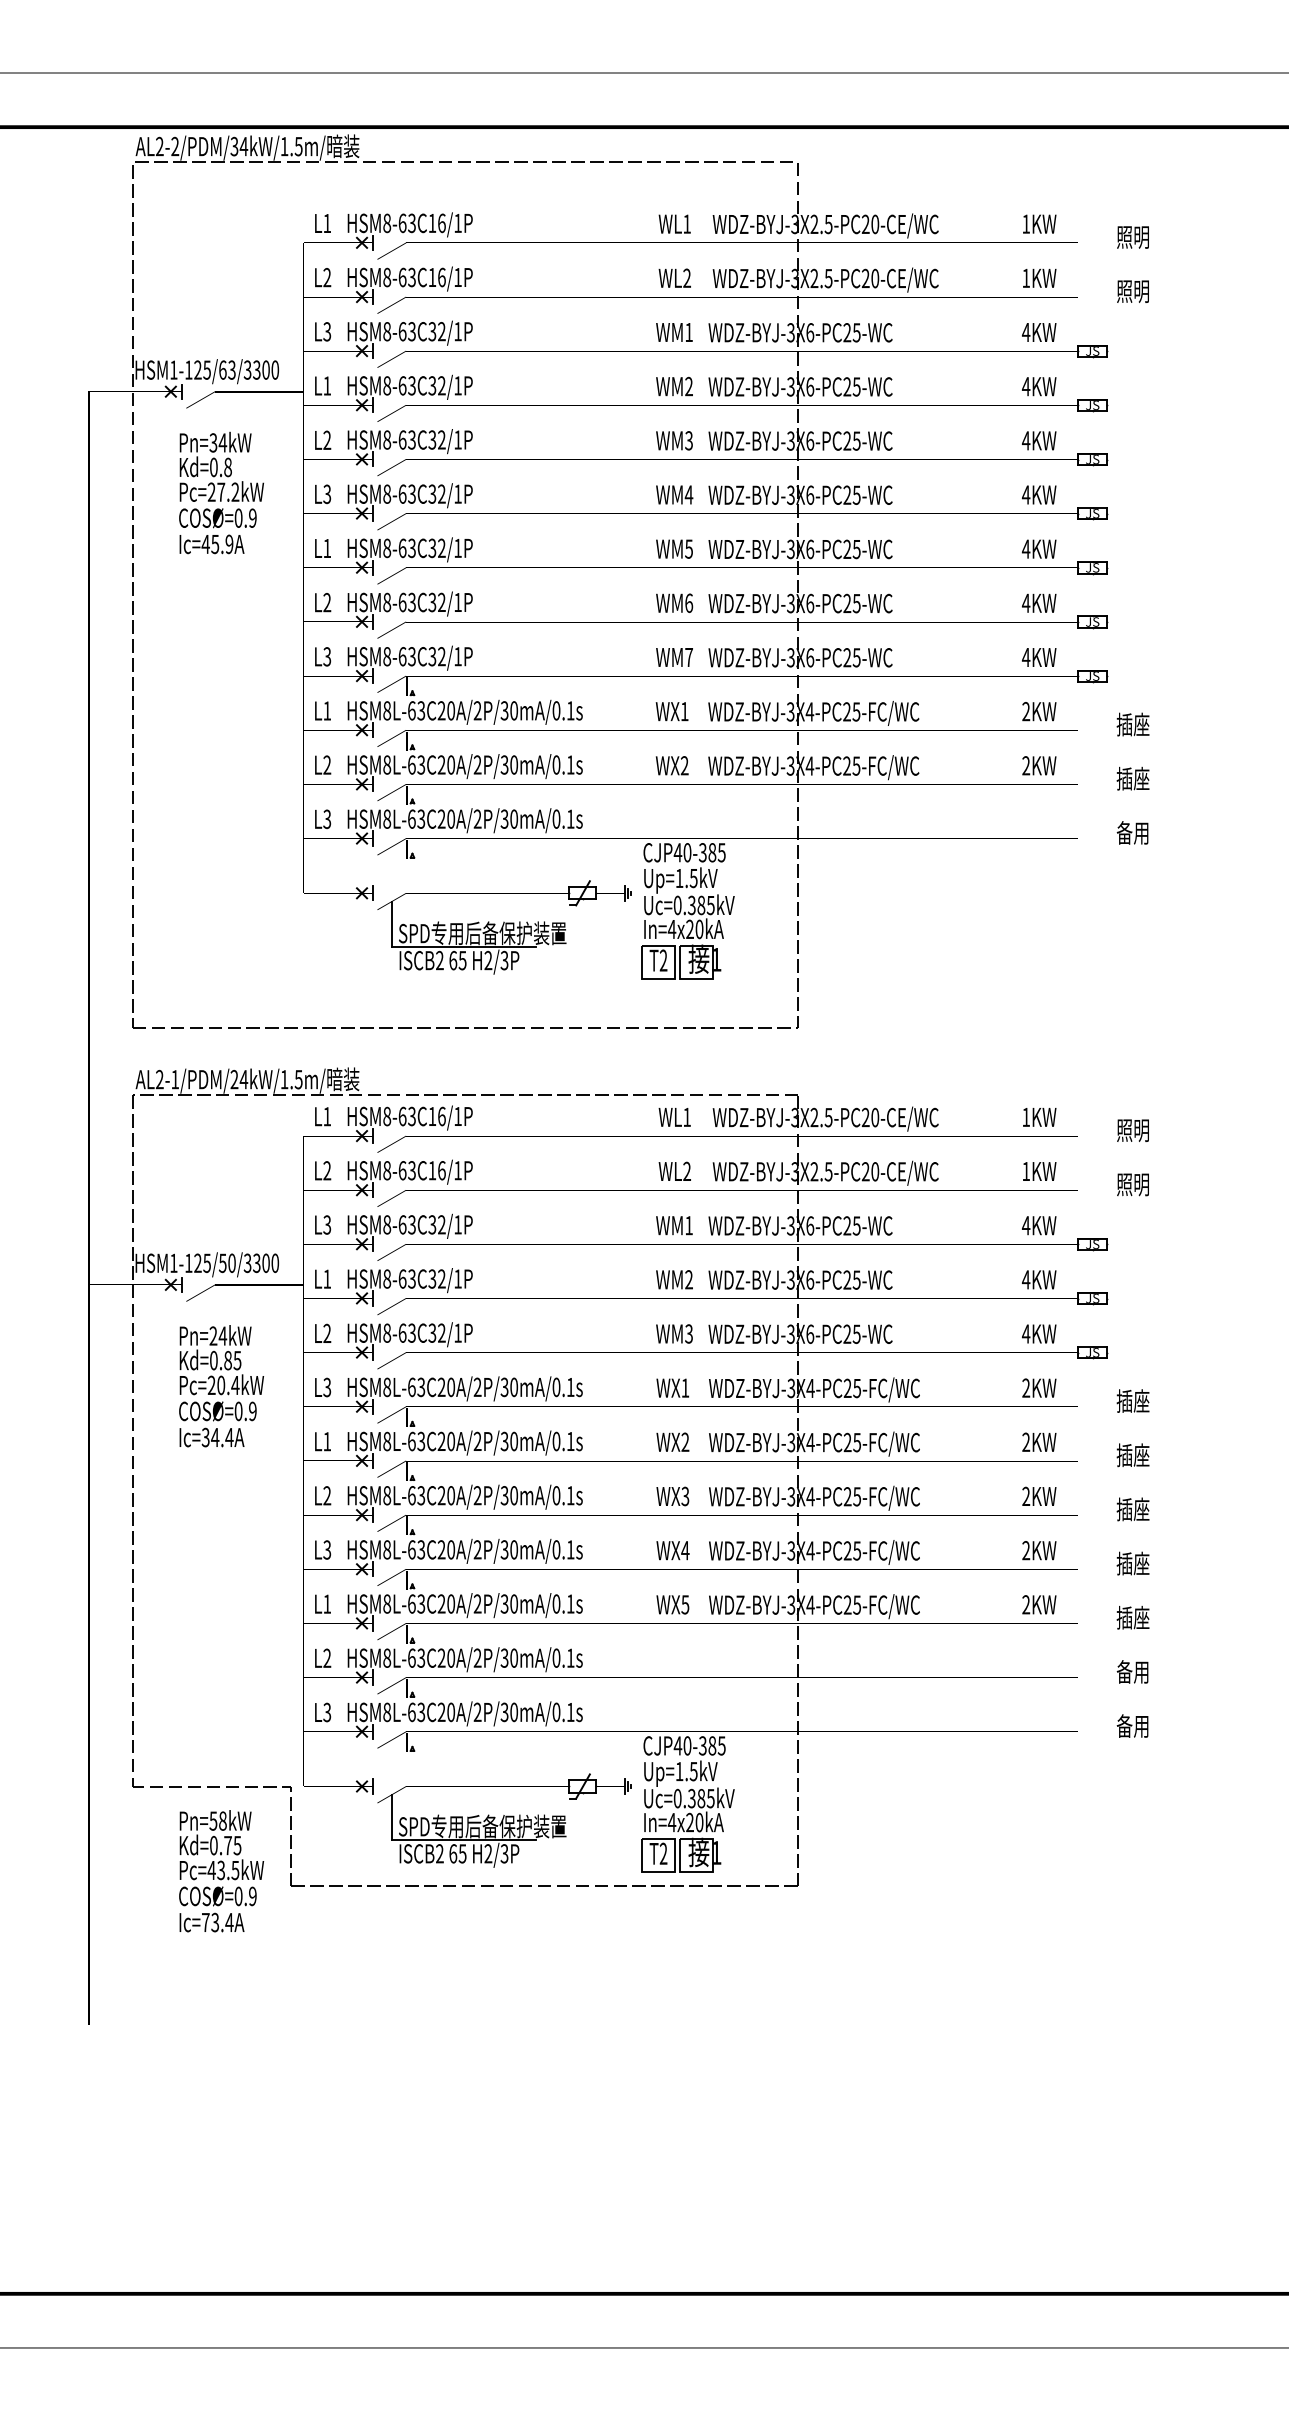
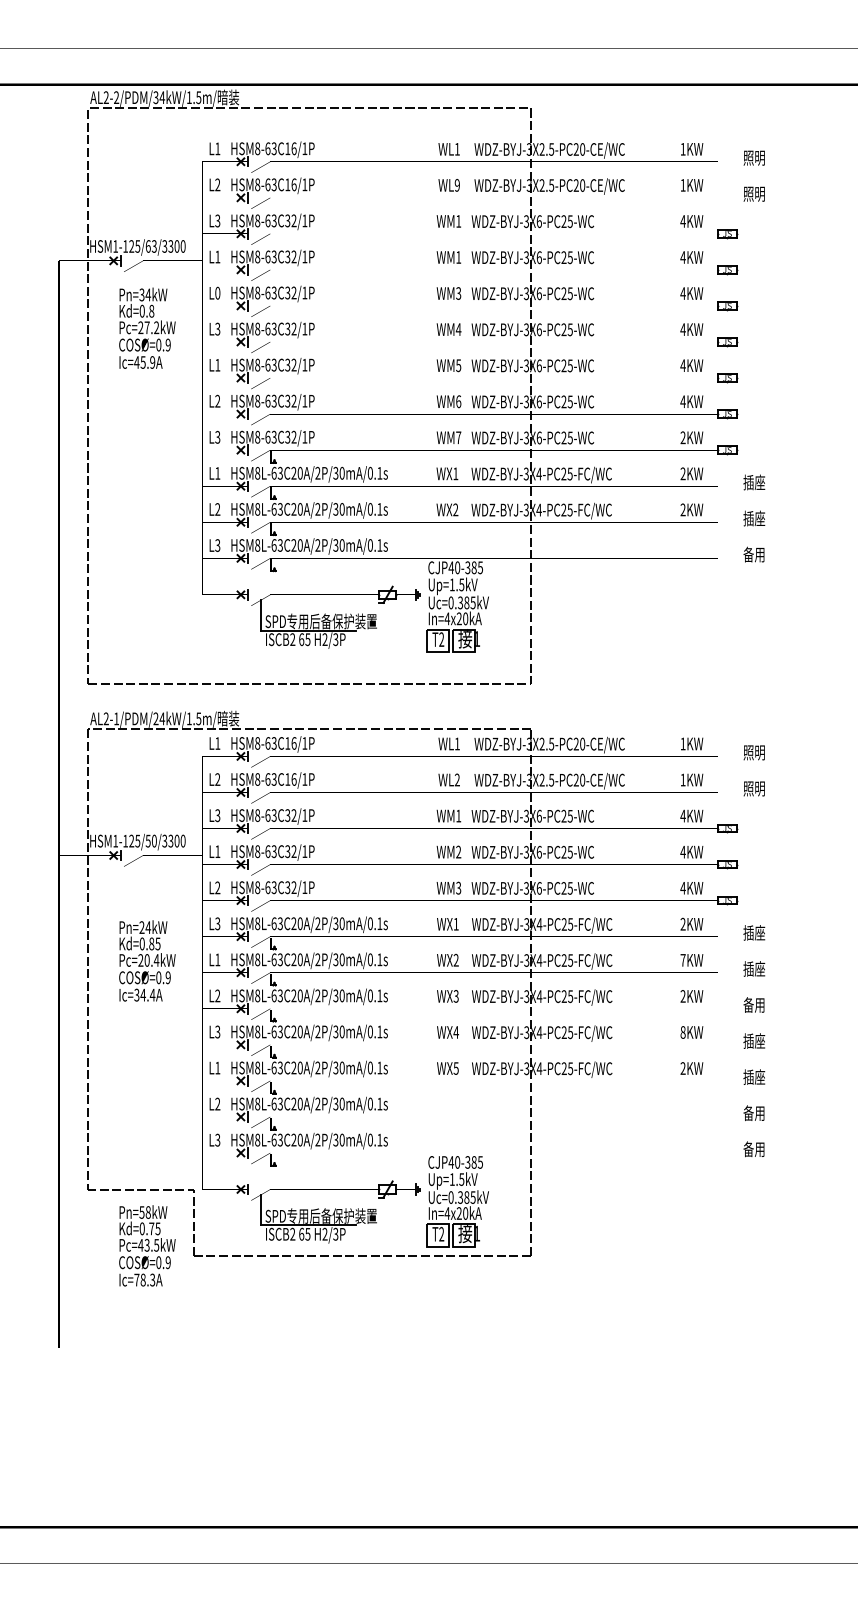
text: (685, 278) -> (456, 185), WL2 -> WL9
text: (688, 386) -> (458, 257), WM2 -> WM1
text: (326, 440) -> (217, 293), L2 -> L0
text: (1025, 657) -> (682, 437), 4KW -> 2KW
text: (221, 1385) -> (147, 960), moved
text: (1025, 1441) -> (682, 959), 2KW -> 7KW
text: (1133, 1508) -> (754, 1004), 插座 -> 备用
text: (1025, 1550) -> (682, 1032), 2KW -> 8KW
text: (221, 1921) -> (147, 1279), Ic=73.4A -> Ic=78.3A

